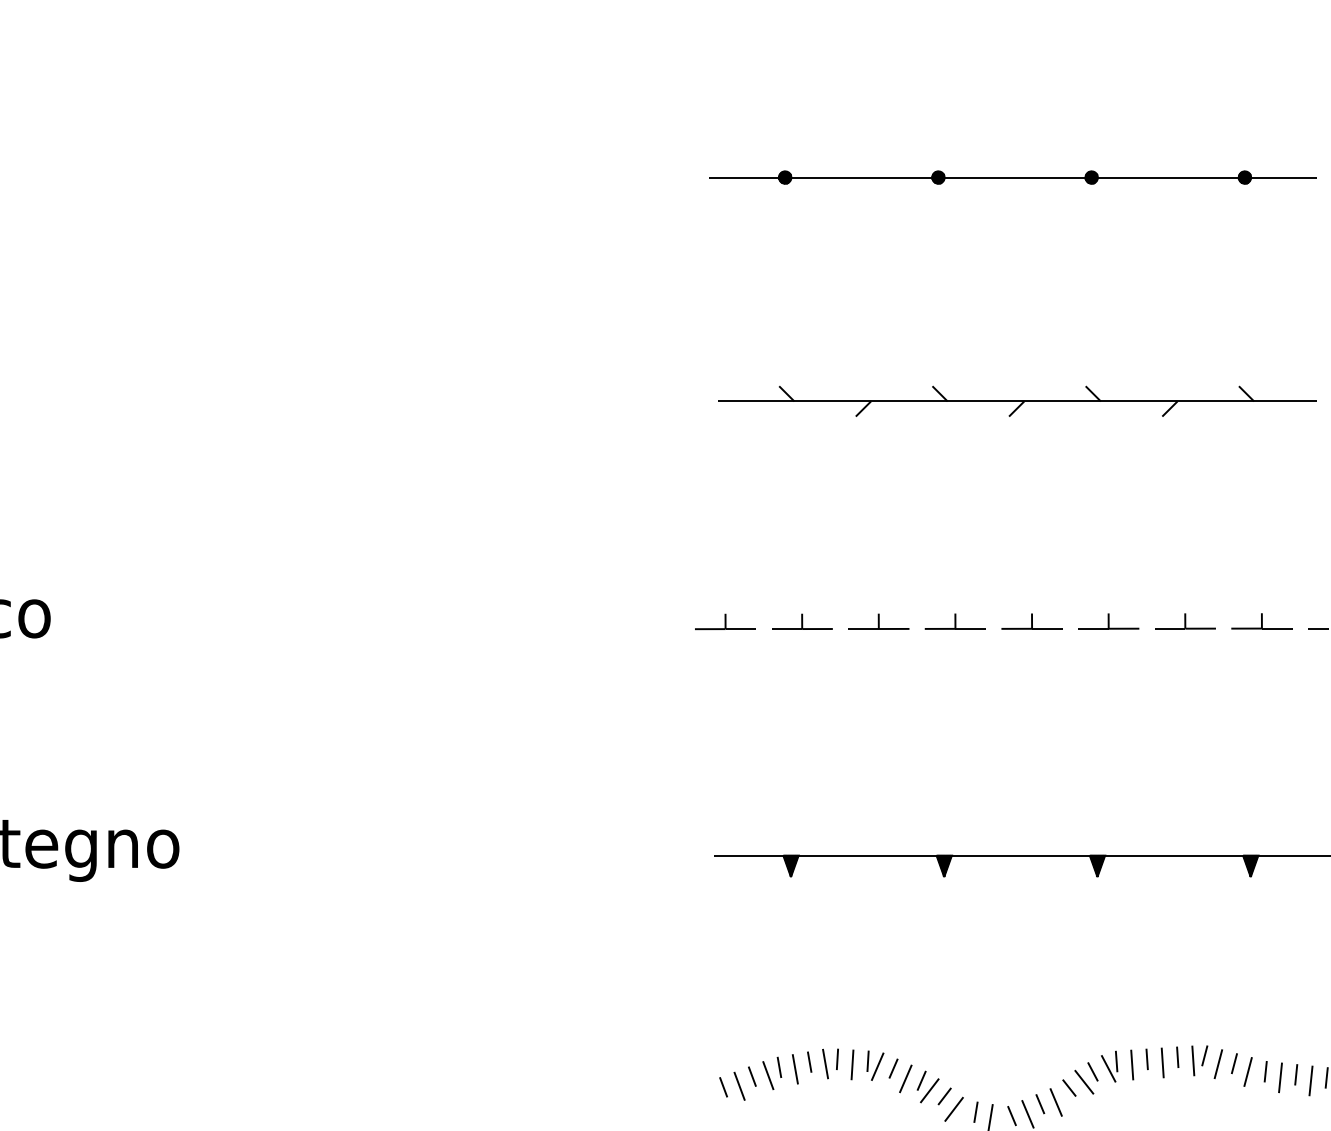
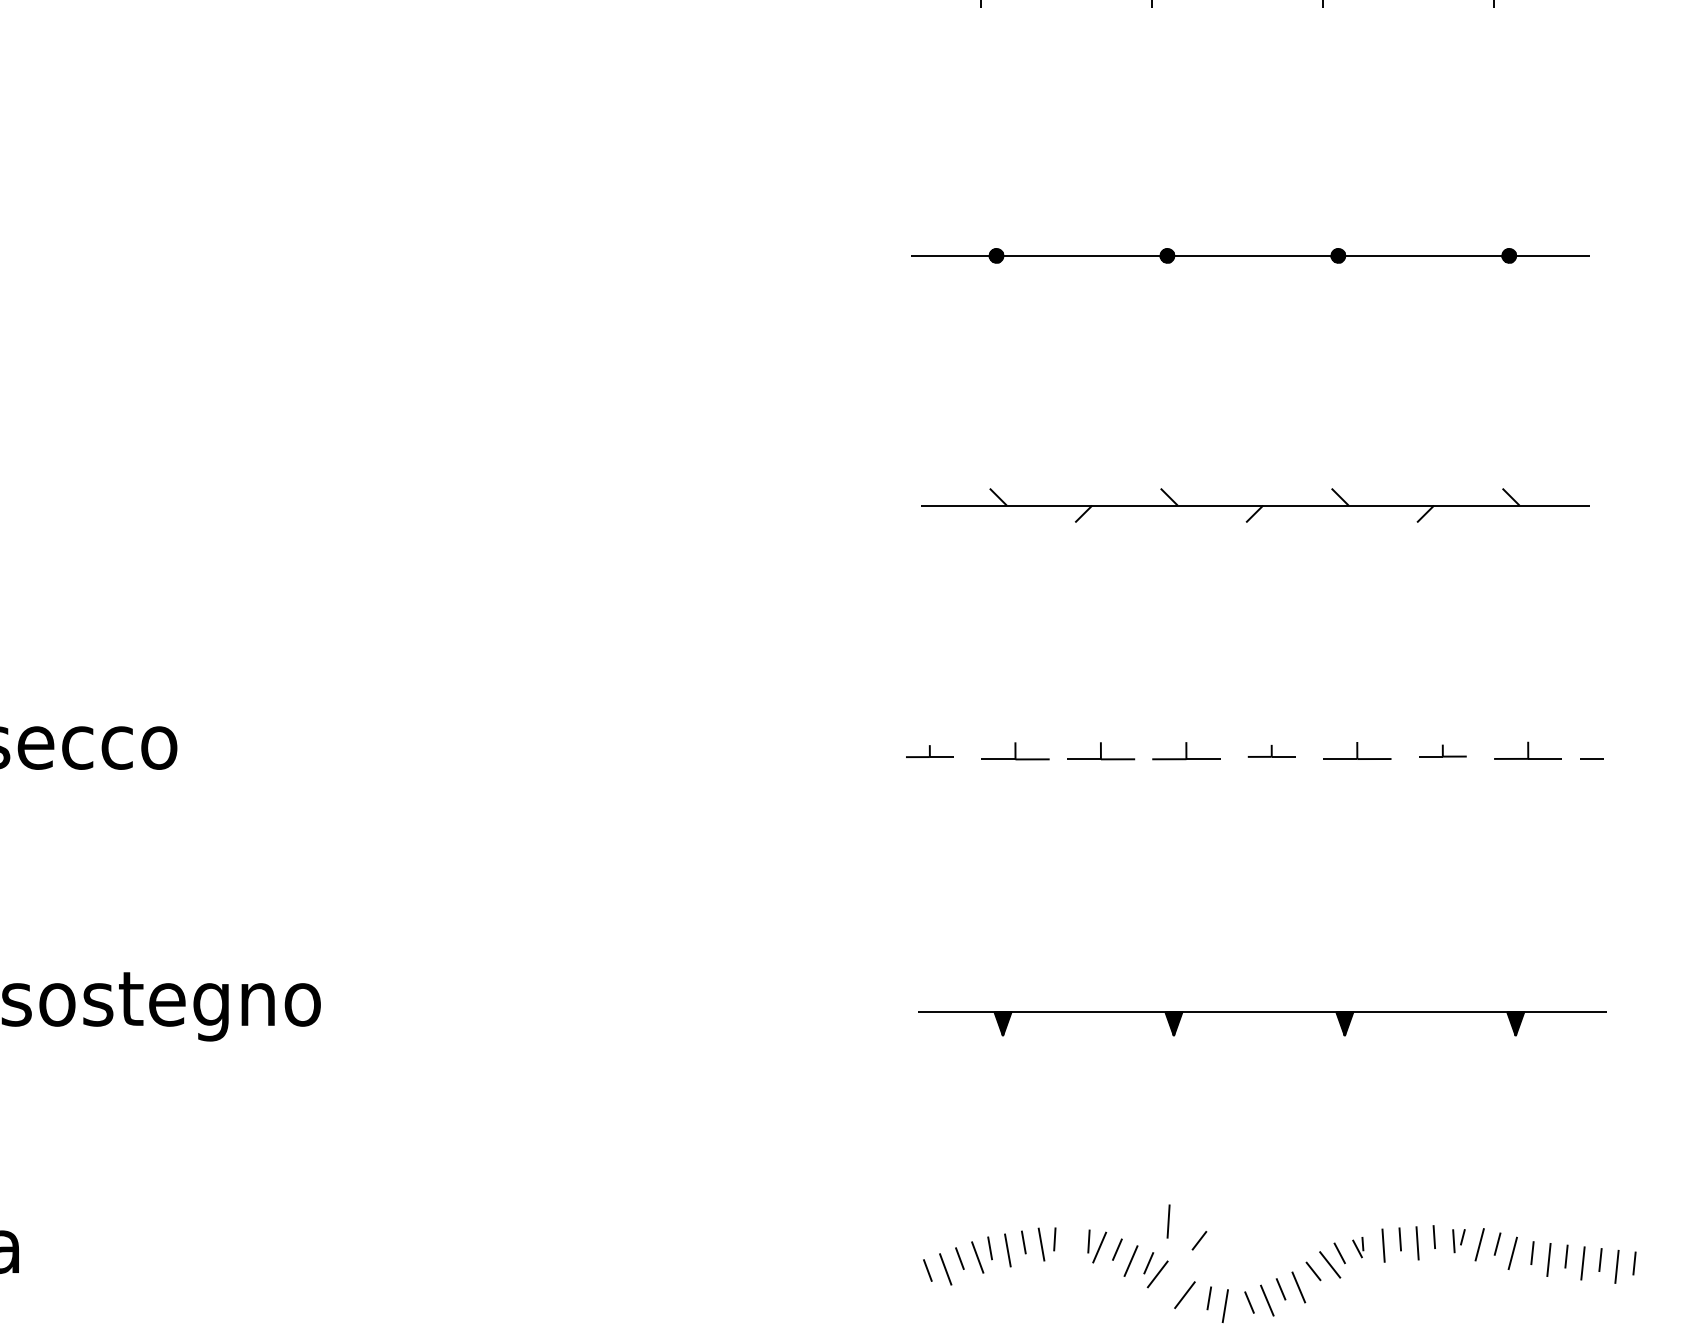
part: (725, 621) -> (929, 751), size x0.7
part: (1031, 621) -> (1271, 751), size x0.7
part: (1185, 621) -> (1442, 750), size x0.7
part: (1199, 1061) -> (1458, 1241), size x0.7
line: (852, 1064) -> (1168, 1221), moved
part: (1108, 1066) -> (1357, 1247), size x0.6
line: (944, 1096) -> (1199, 1240), moved

